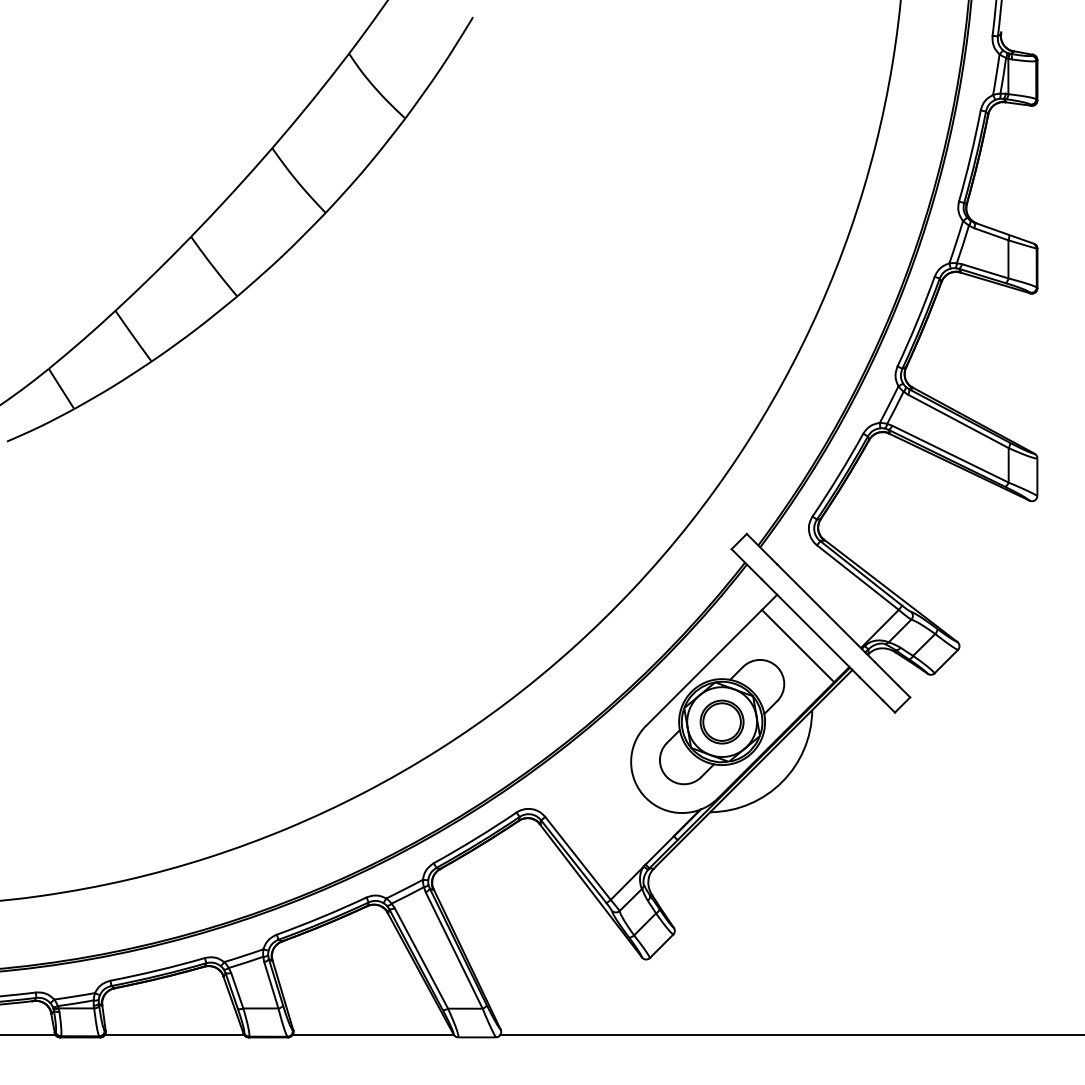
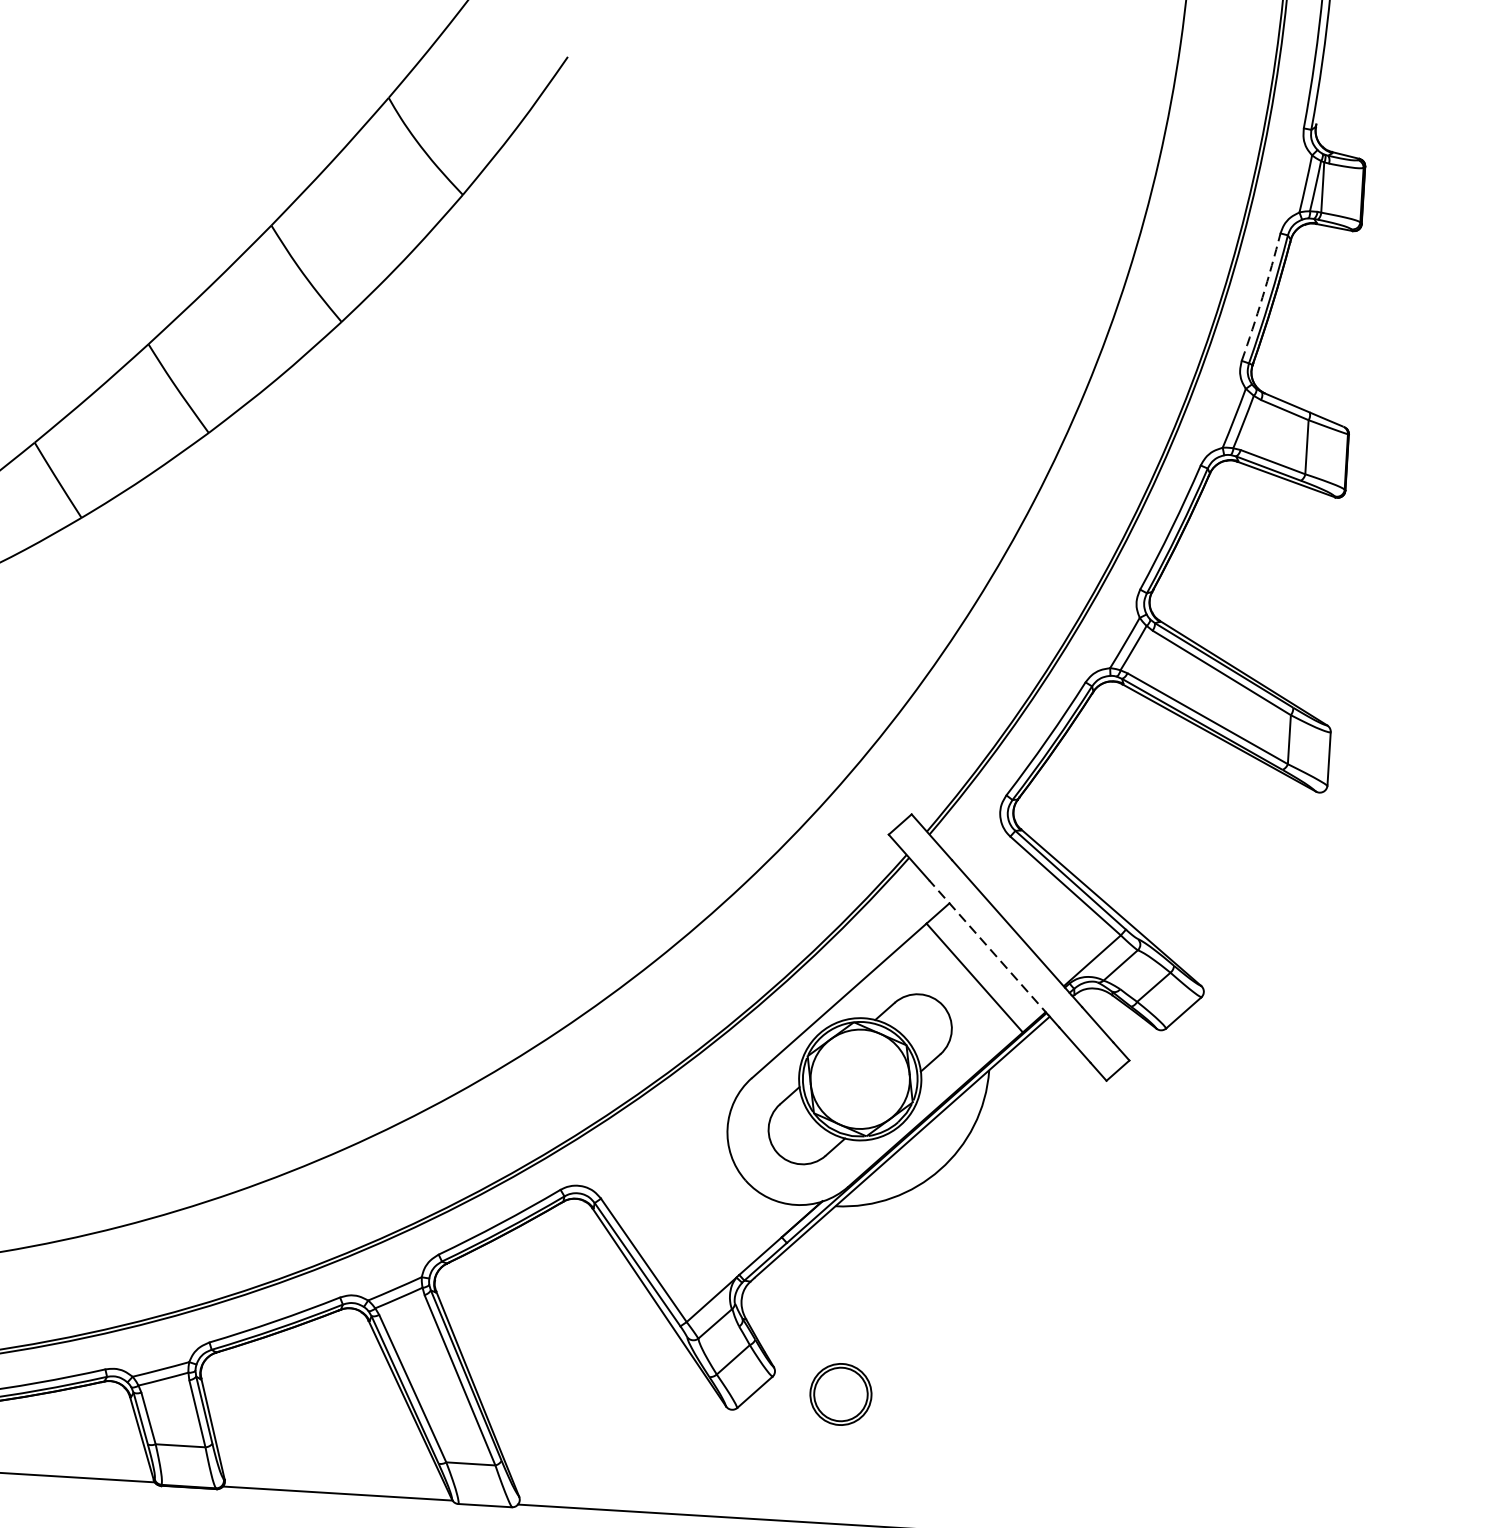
arc: (970, 156) -> (1261, 297), solid -> dashed
line: (806, 624) -> (988, 948), solid -> dashed
part: (721, 721) -> (840, 1393), moved

